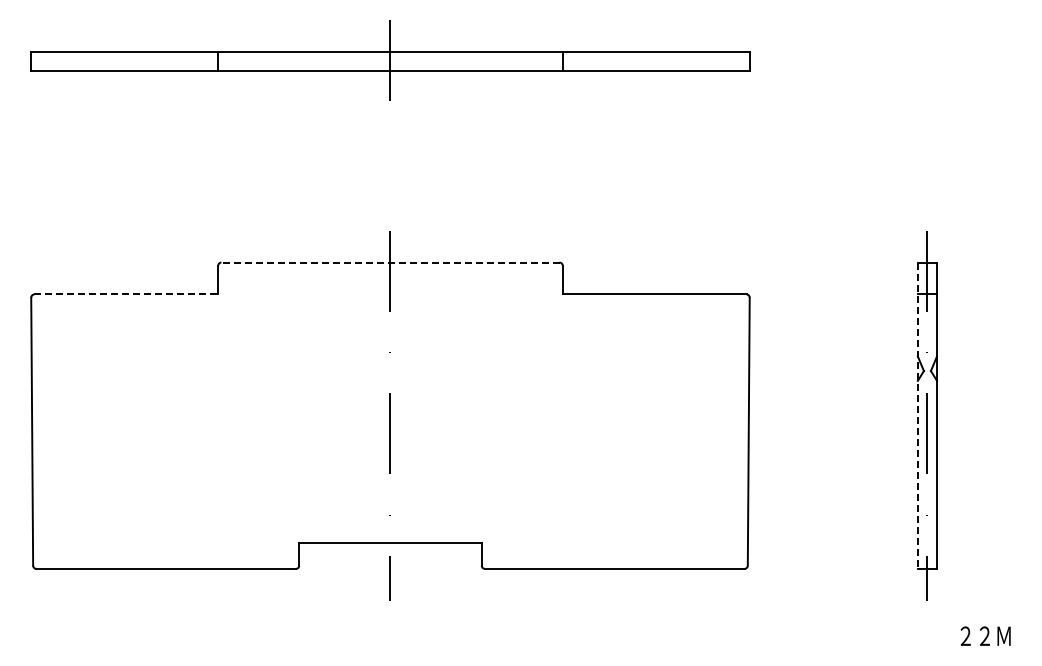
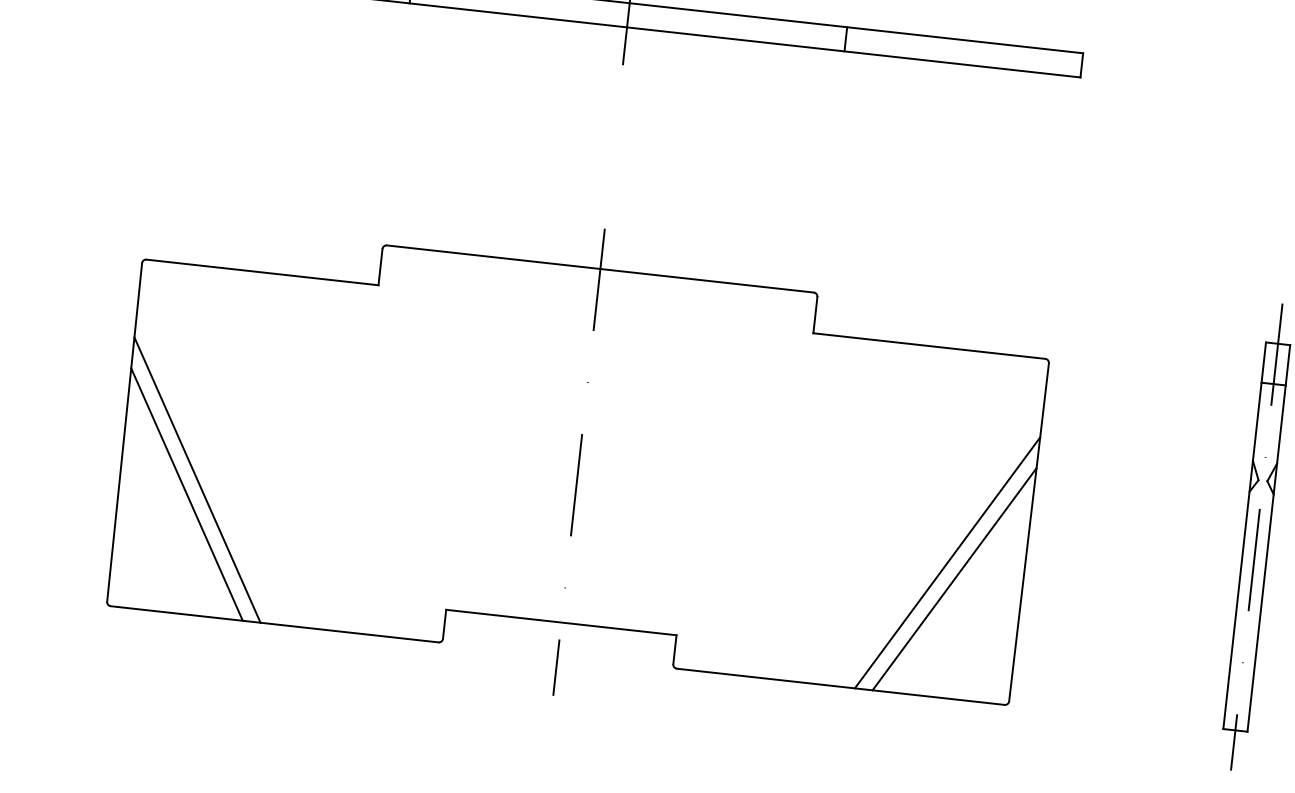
line: (389, 262) -> (599, 268), dashed -> solid
line: (126, 294) -> (262, 272), dashed -> solid
line: (917, 416) -> (1244, 536), dashed -> solid
line: (93, 462) -> (197, 479), added
line: (687, 462) -> (947, 562), added
line: (85, 474) -> (185, 493), added
line: (694, 474) -> (954, 578), added

